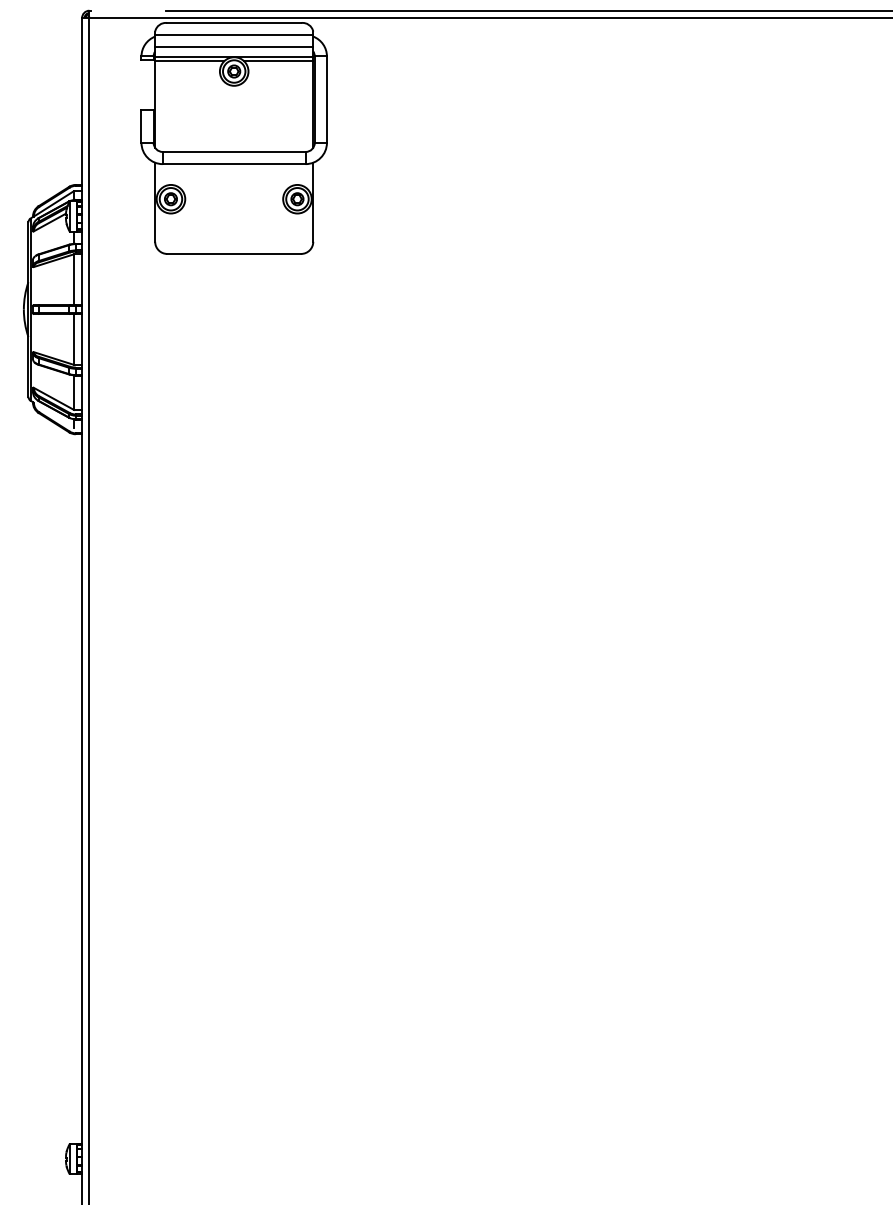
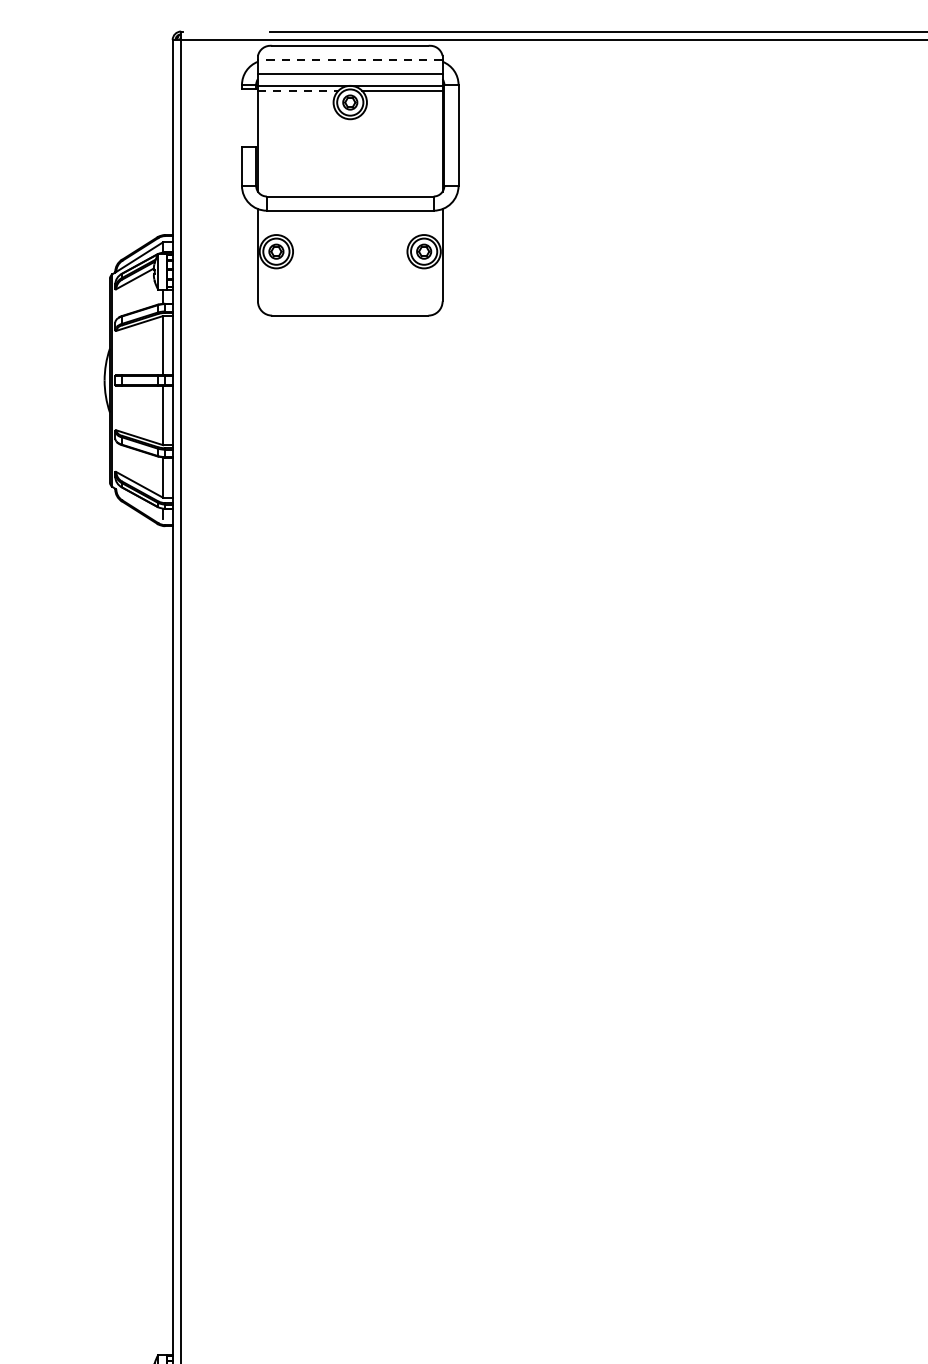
line: (233, 35) -> (349, 60), solid -> dashed
line: (189, 61) -> (298, 90), solid -> dashed

